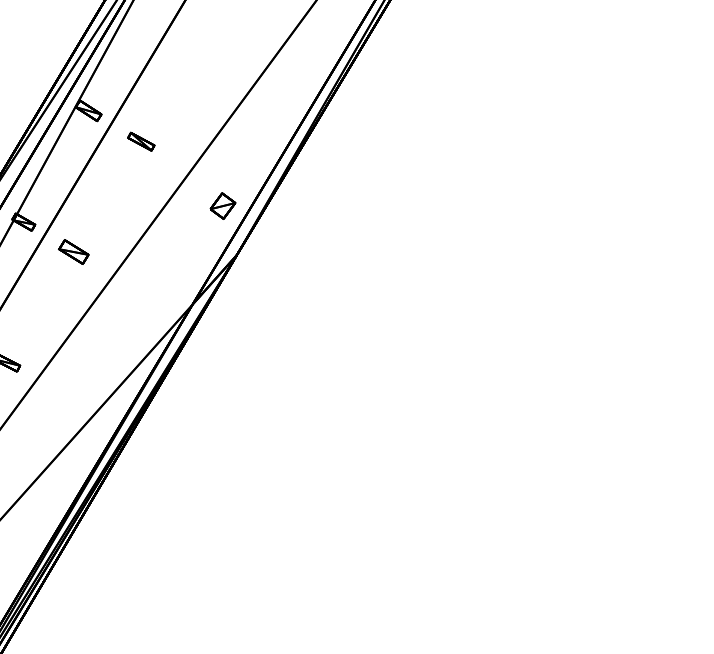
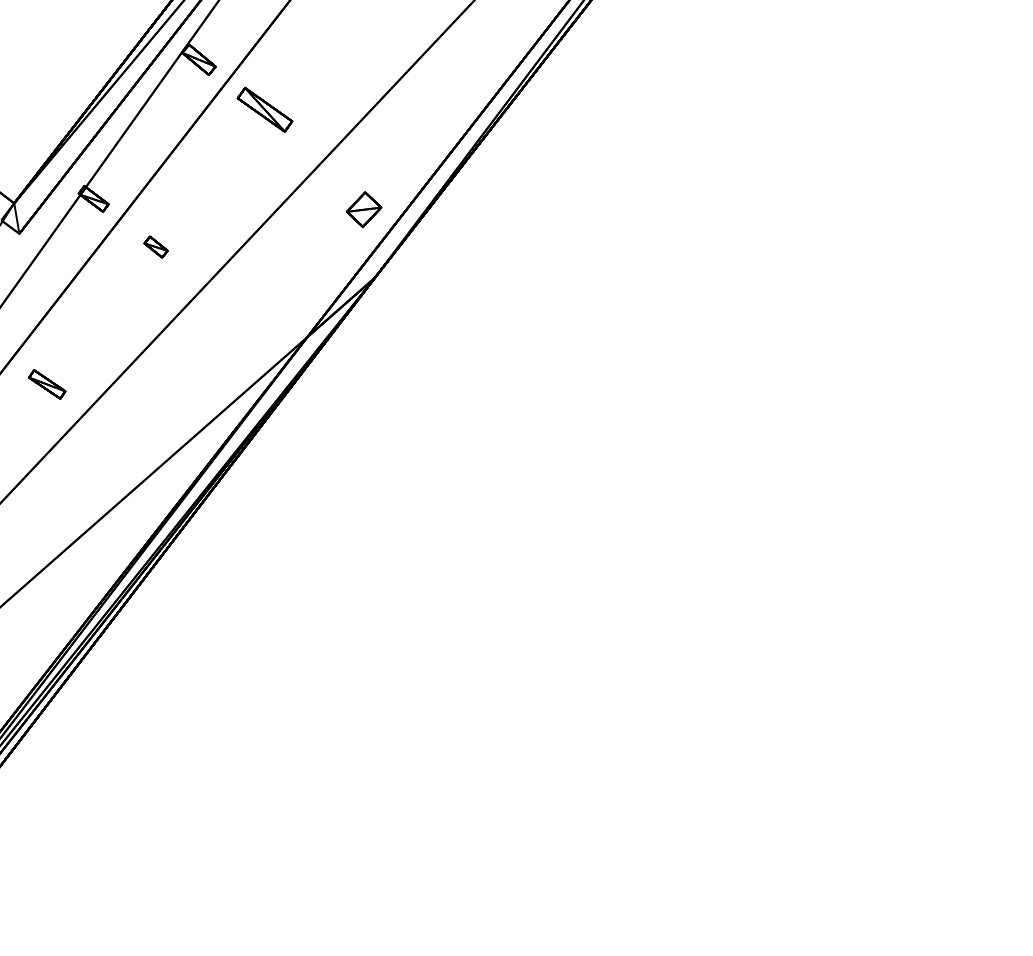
part: (141, 141) -> (264, 109), size x1.6
part: (73, 251) -> (155, 246), size x0.6

